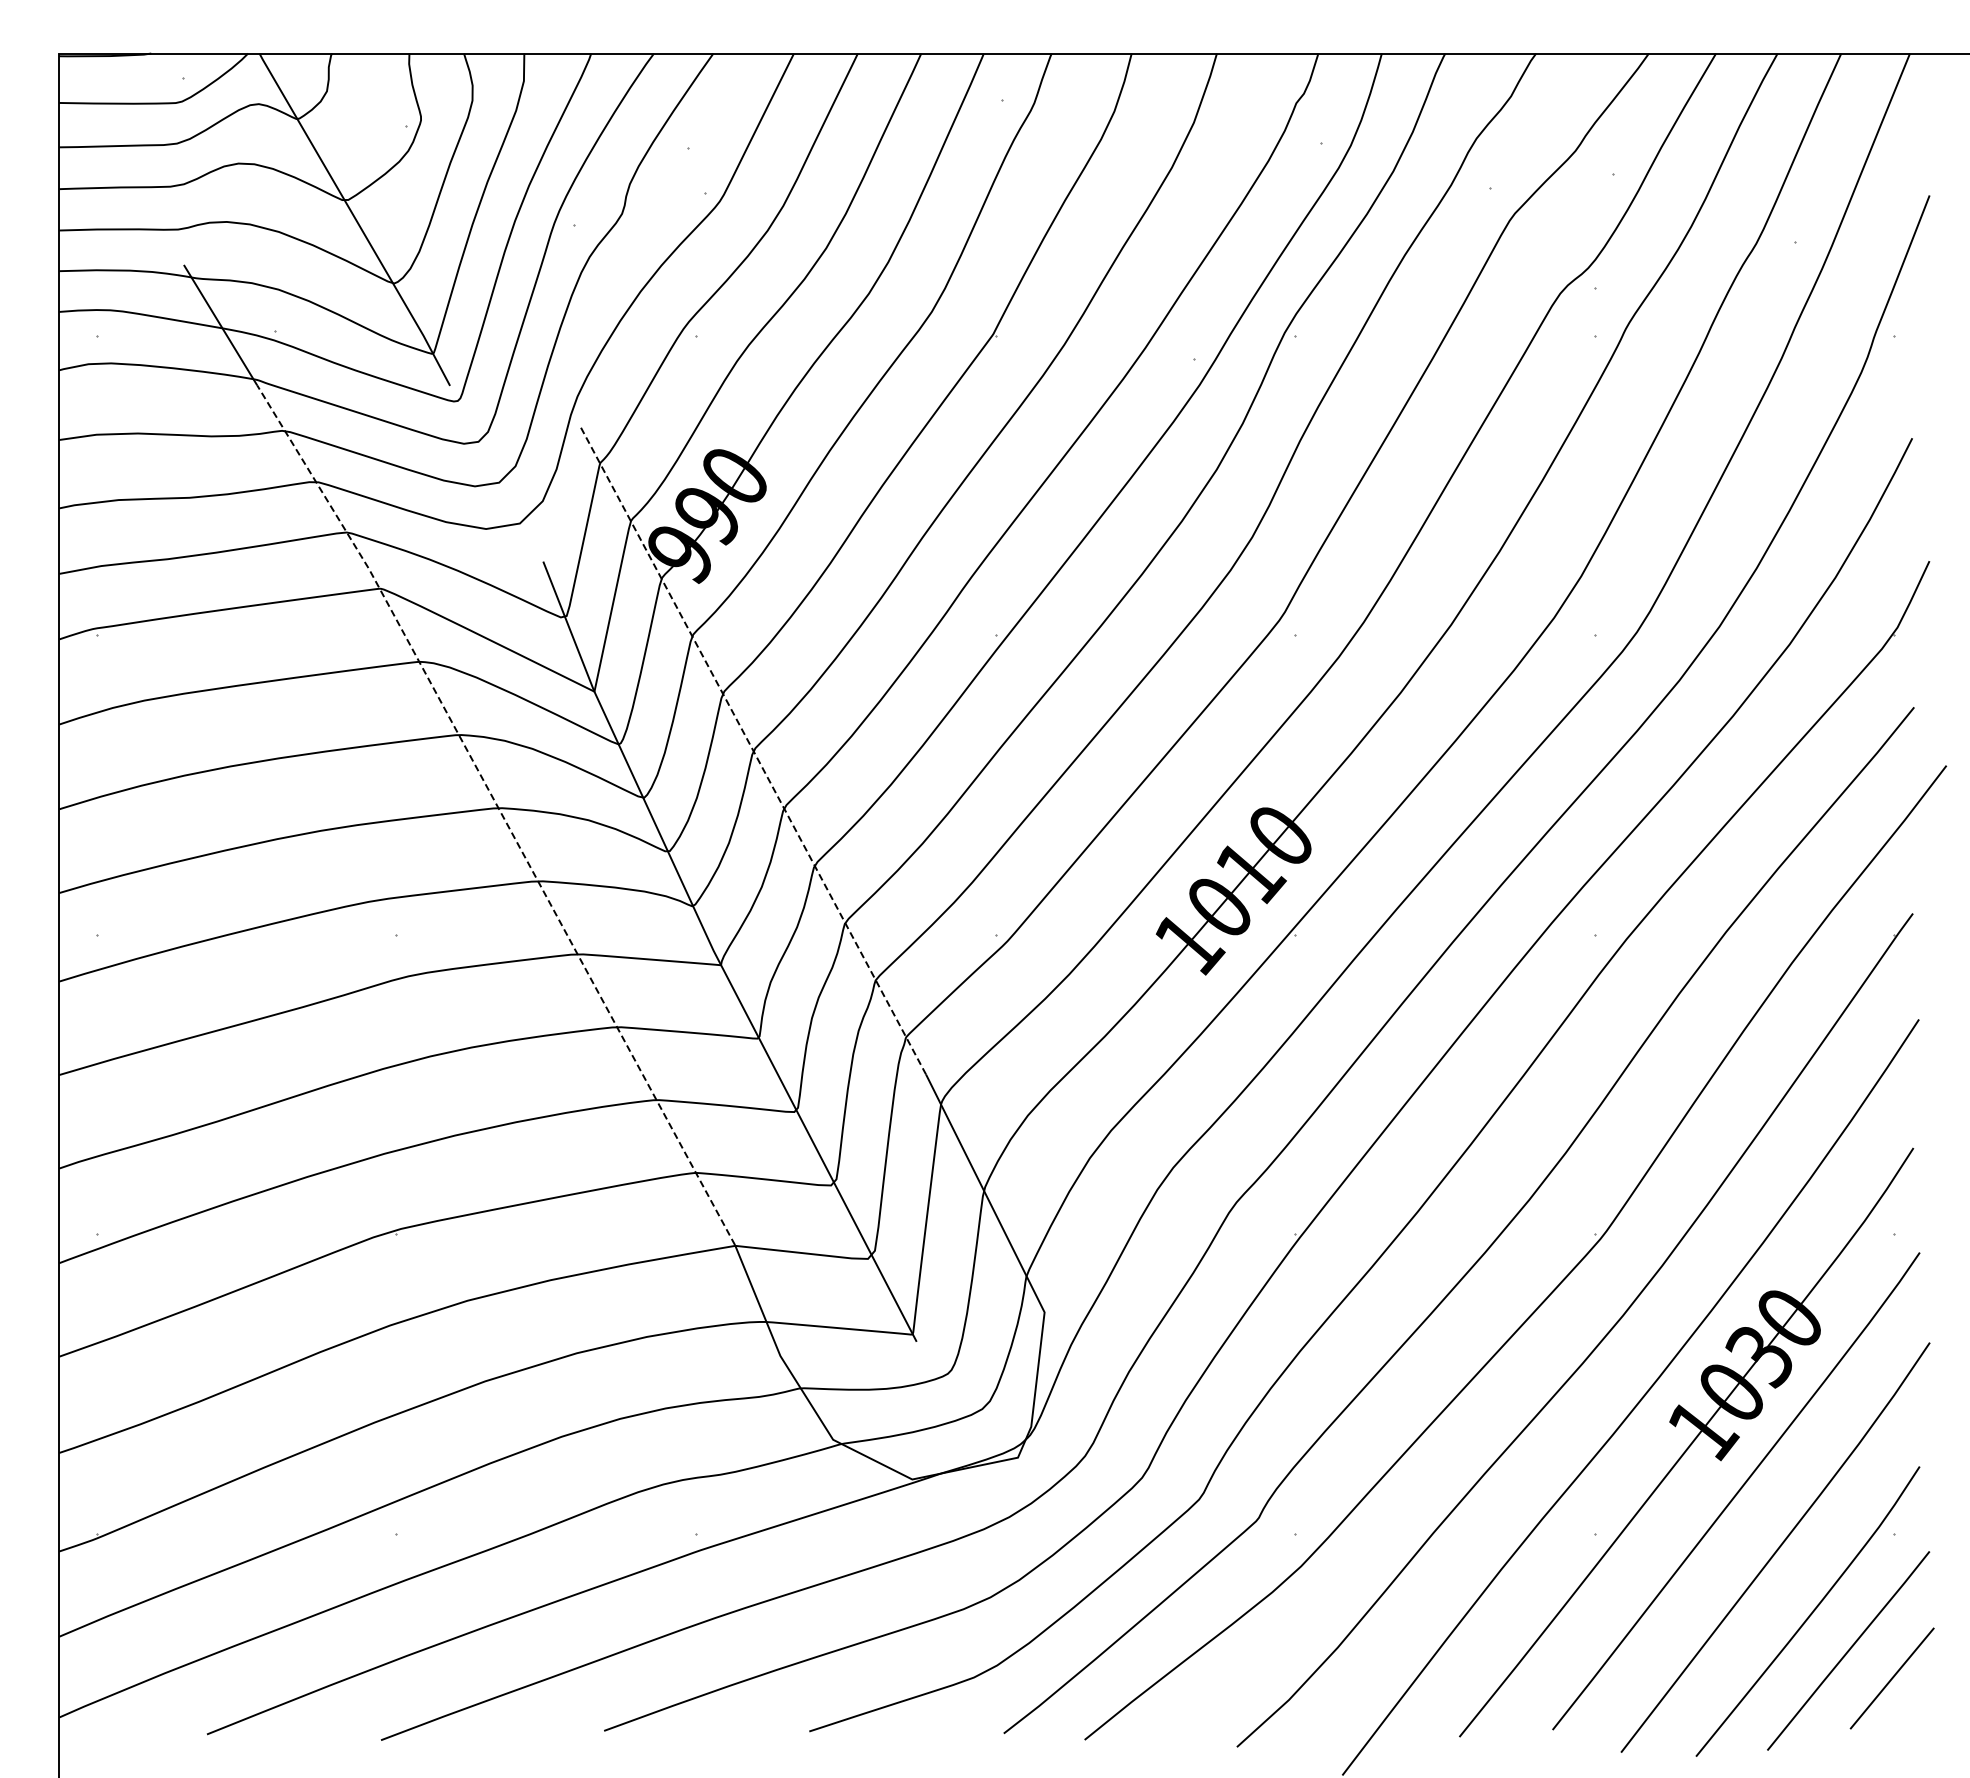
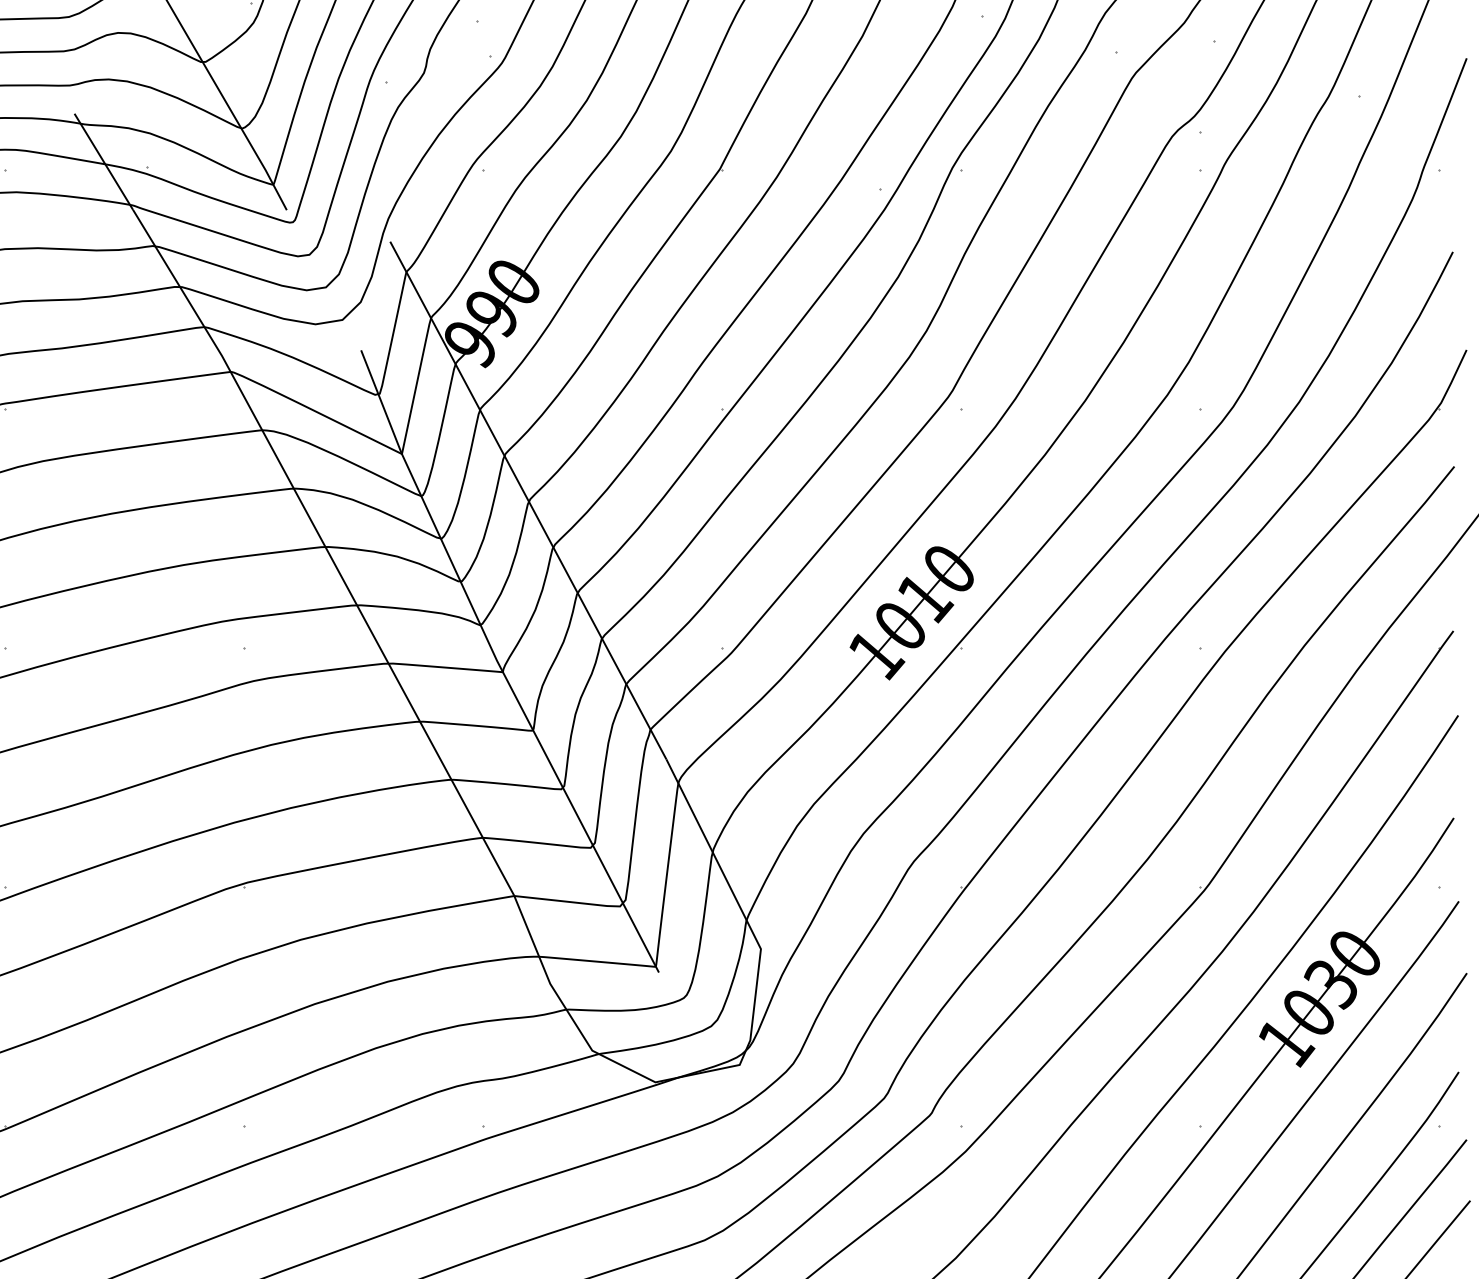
line: (752, 749) -> (528, 500), dashed -> solid
line: (500, 811) -> (327, 549), dashed -> solid

